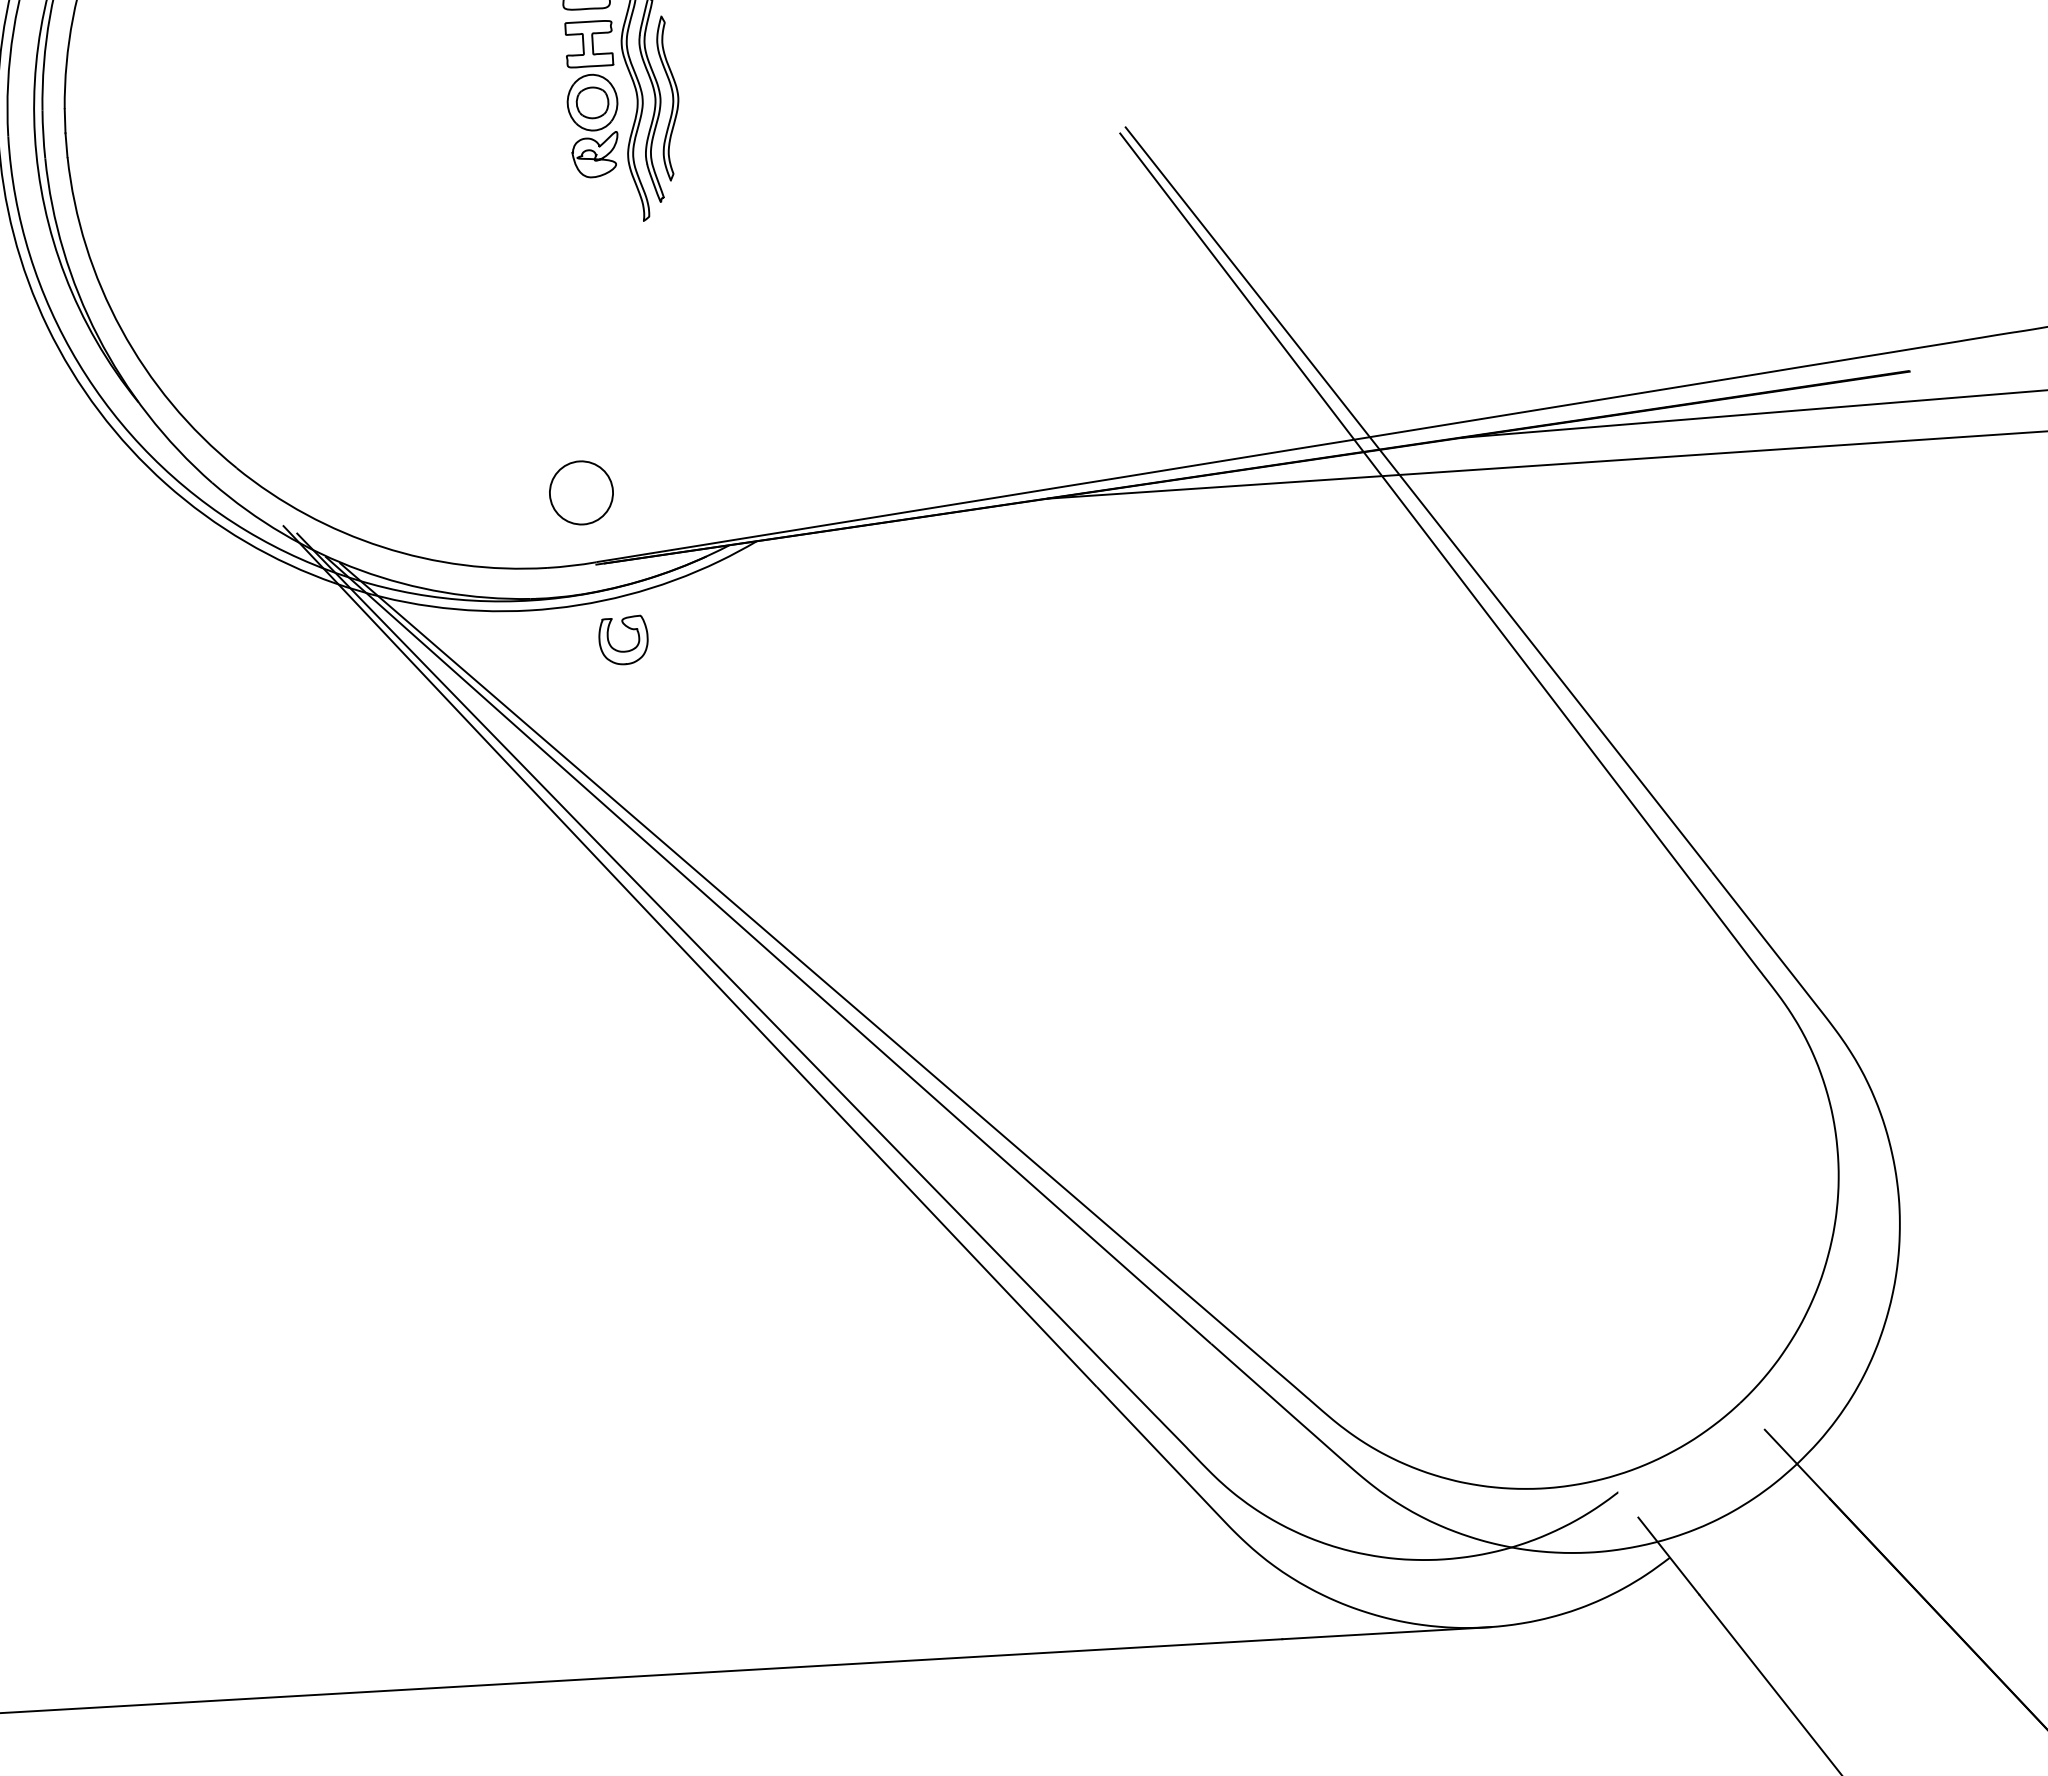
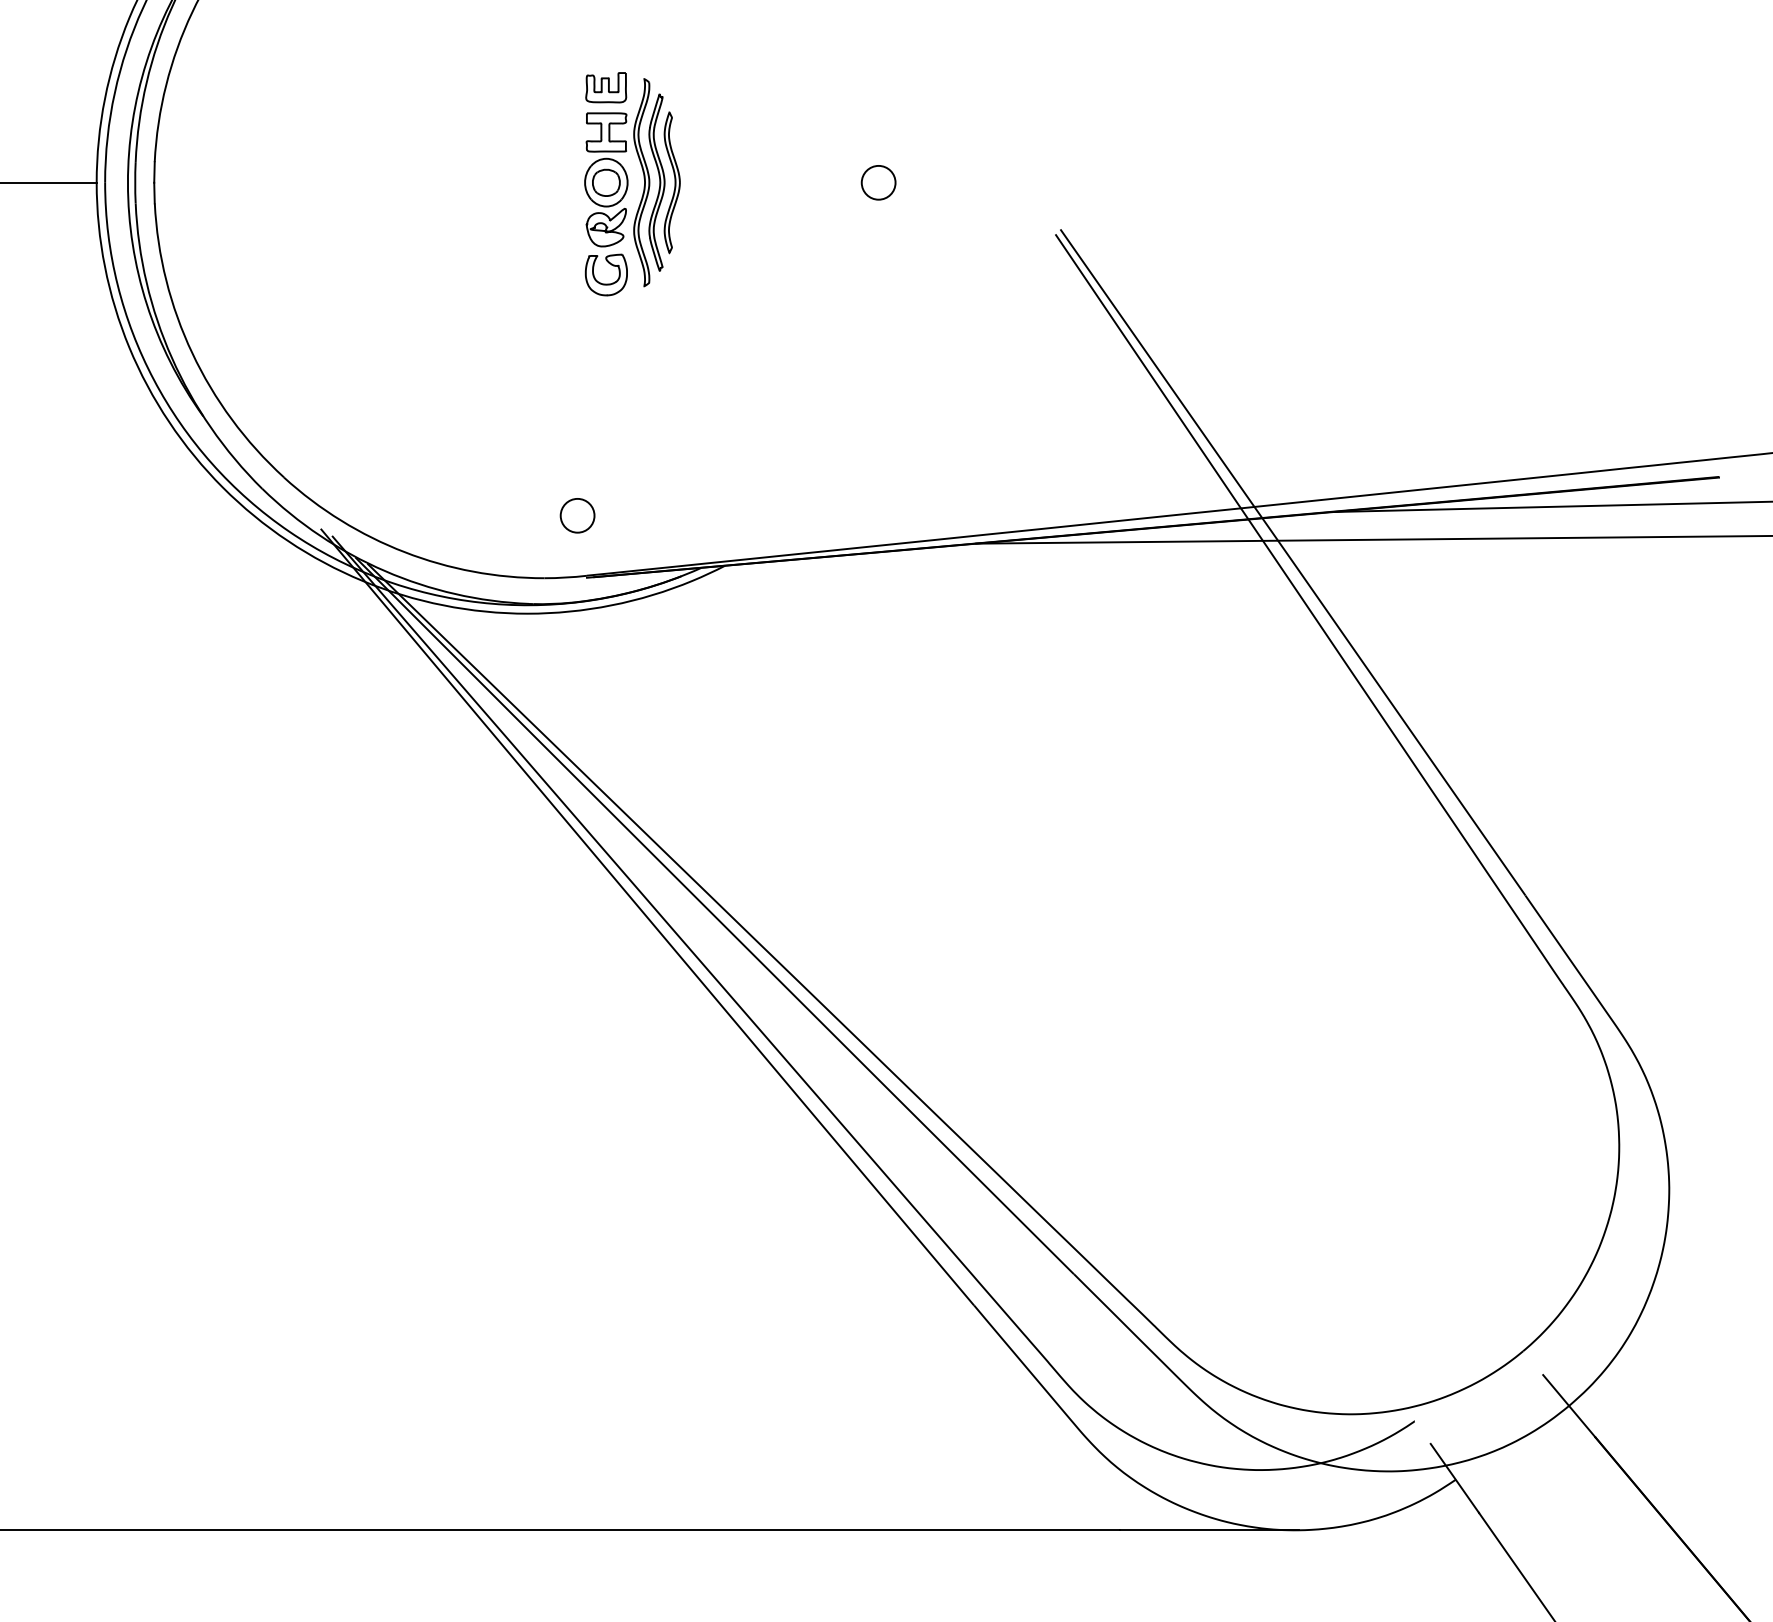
circle: (909, 84) -> (878, 182), added
circle: (581, 492) -> (577, 515), size x0.62
part: (618, 649) -> (601, 282), moved

